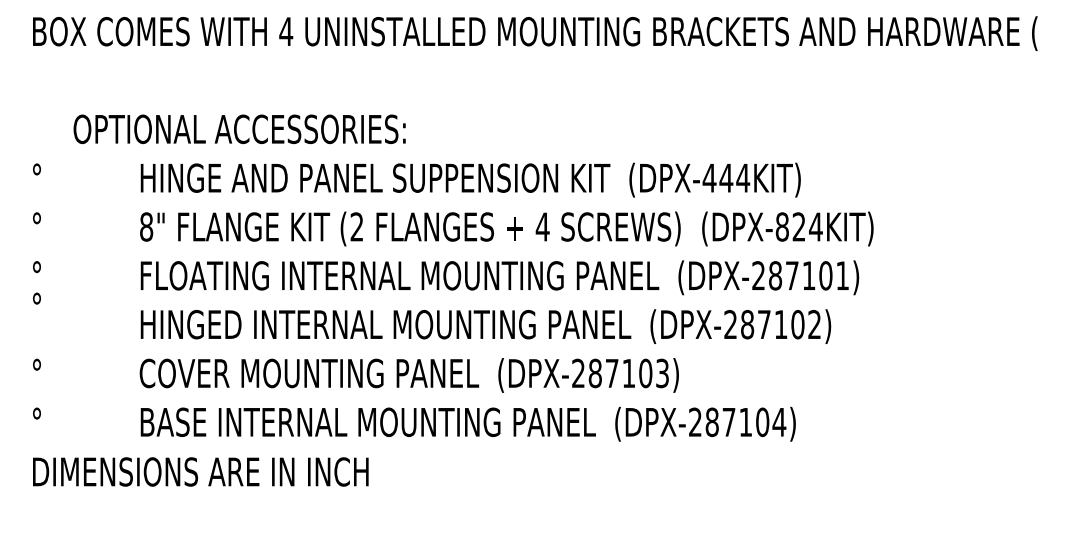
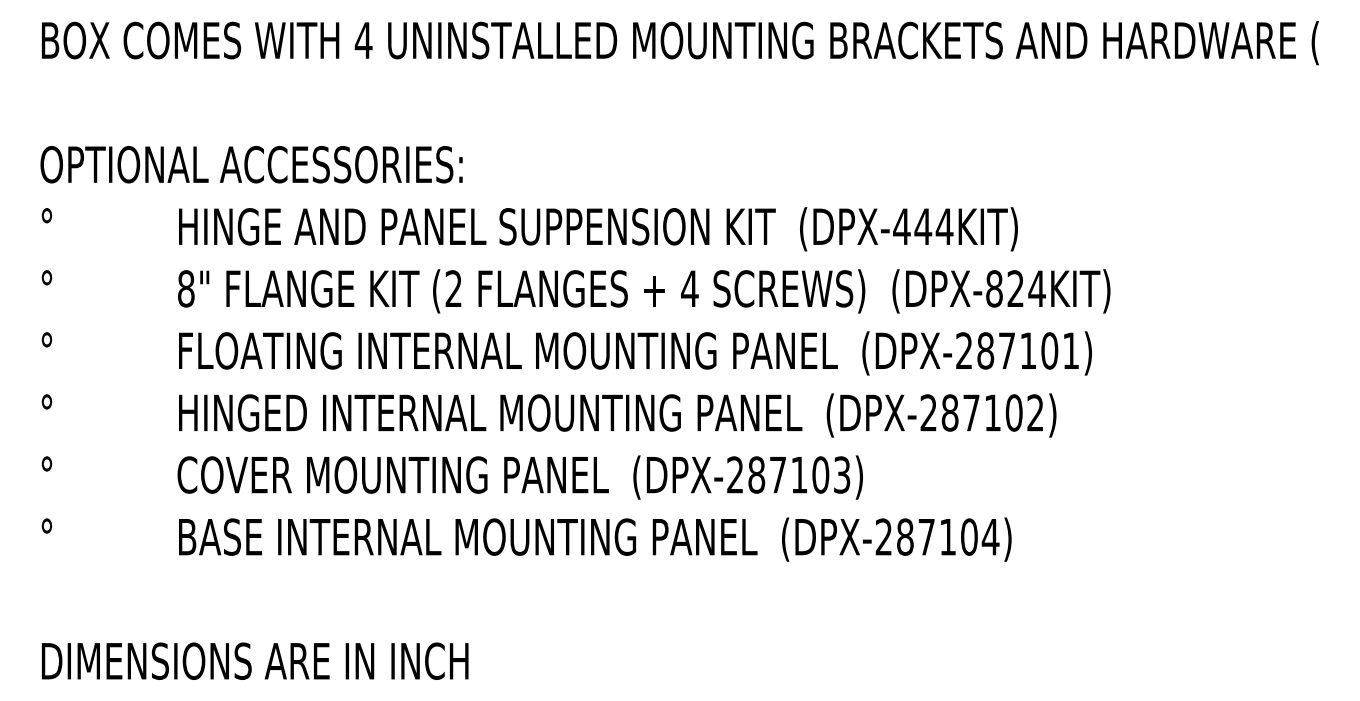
text: (239, 129) -> (251, 164), moved
text: (36, 298) -> (46, 401), moved
text: (201, 471) -> (255, 660), moved

